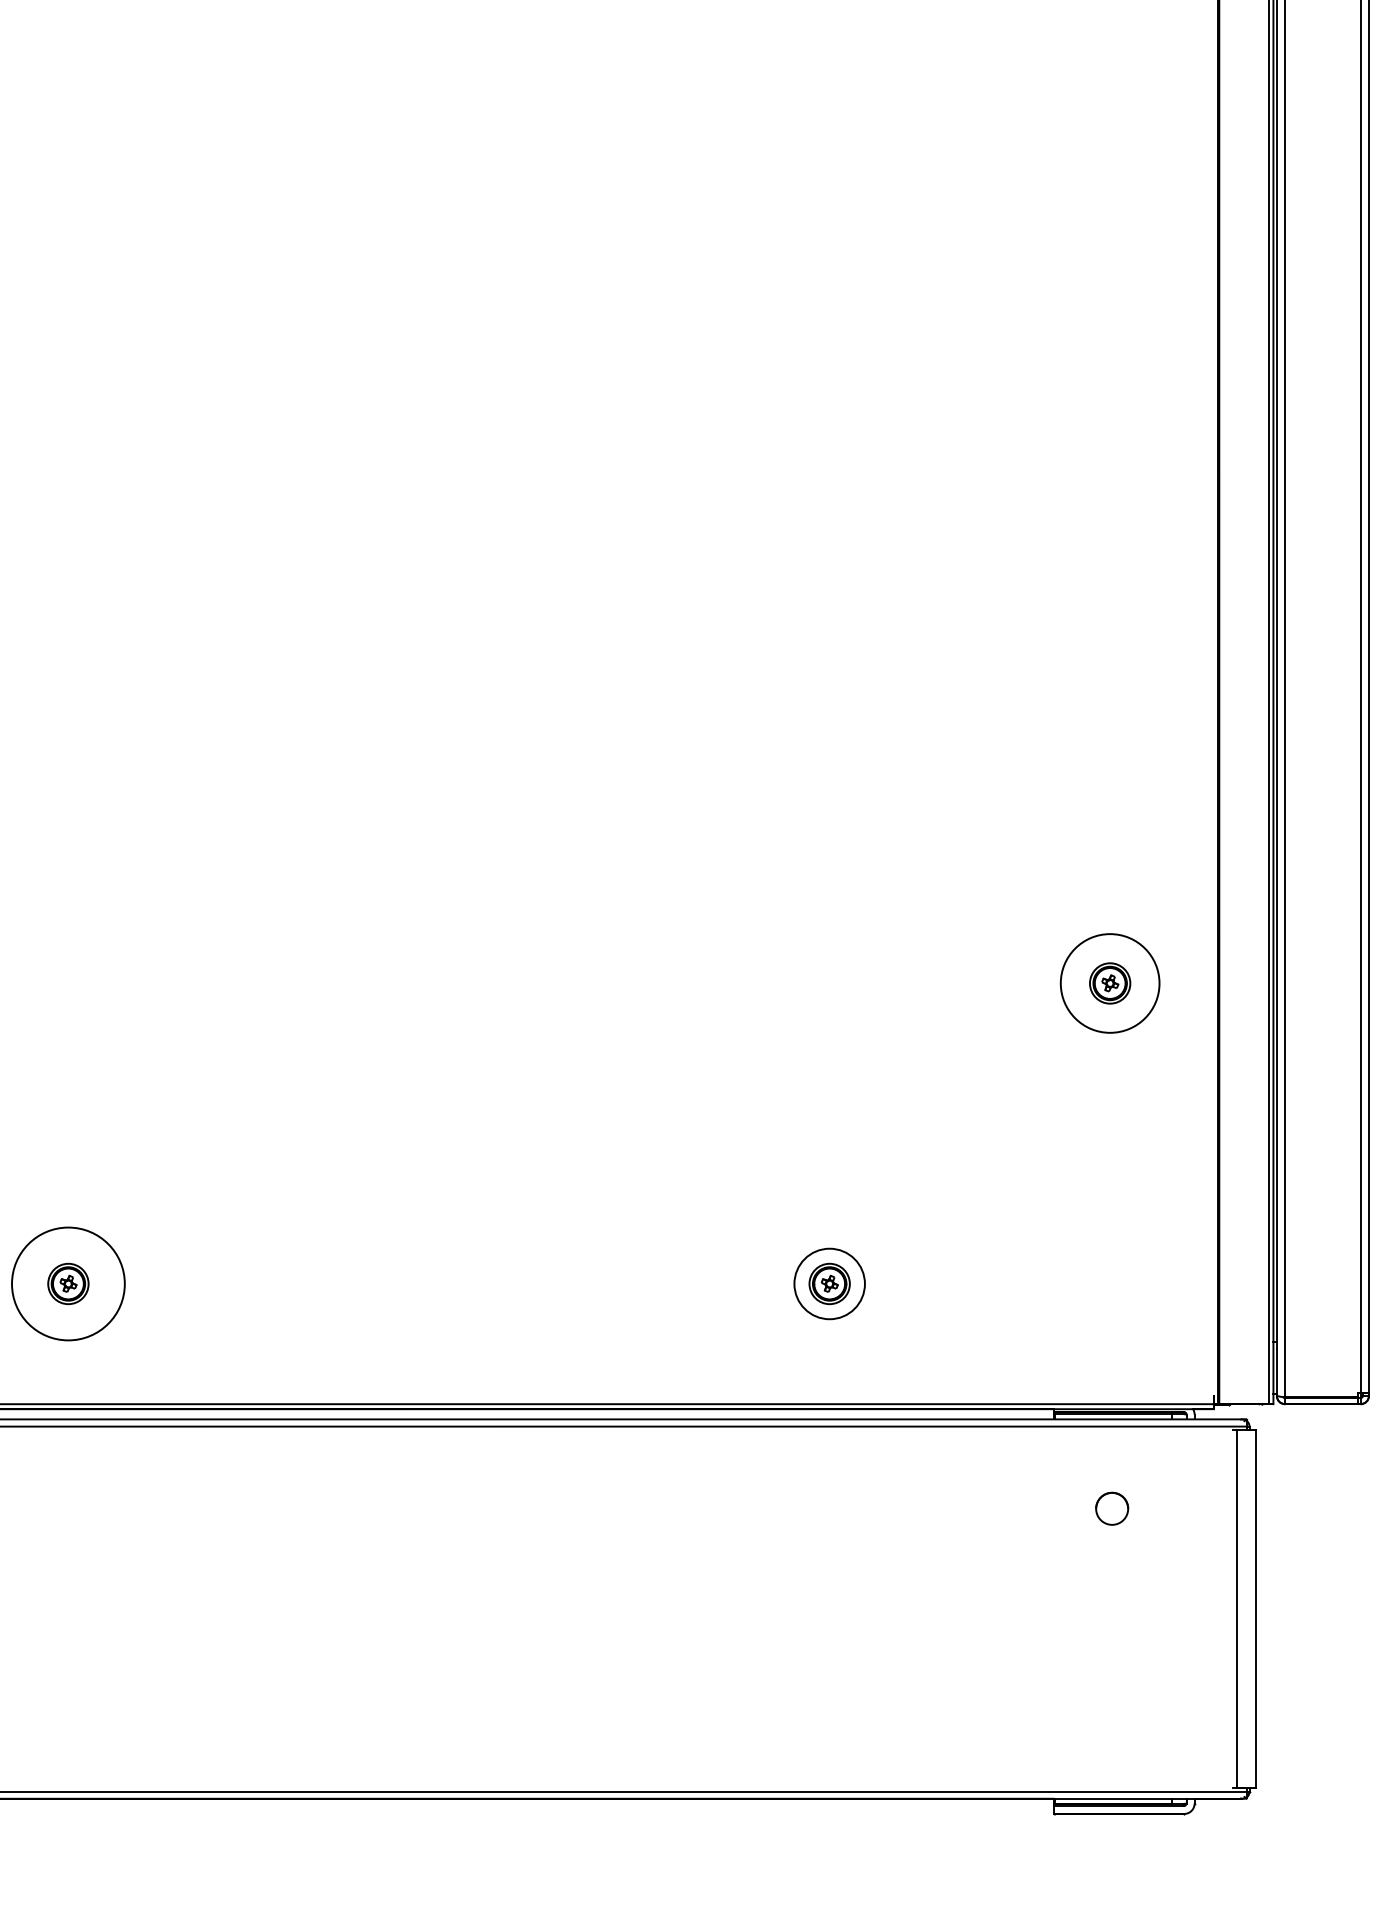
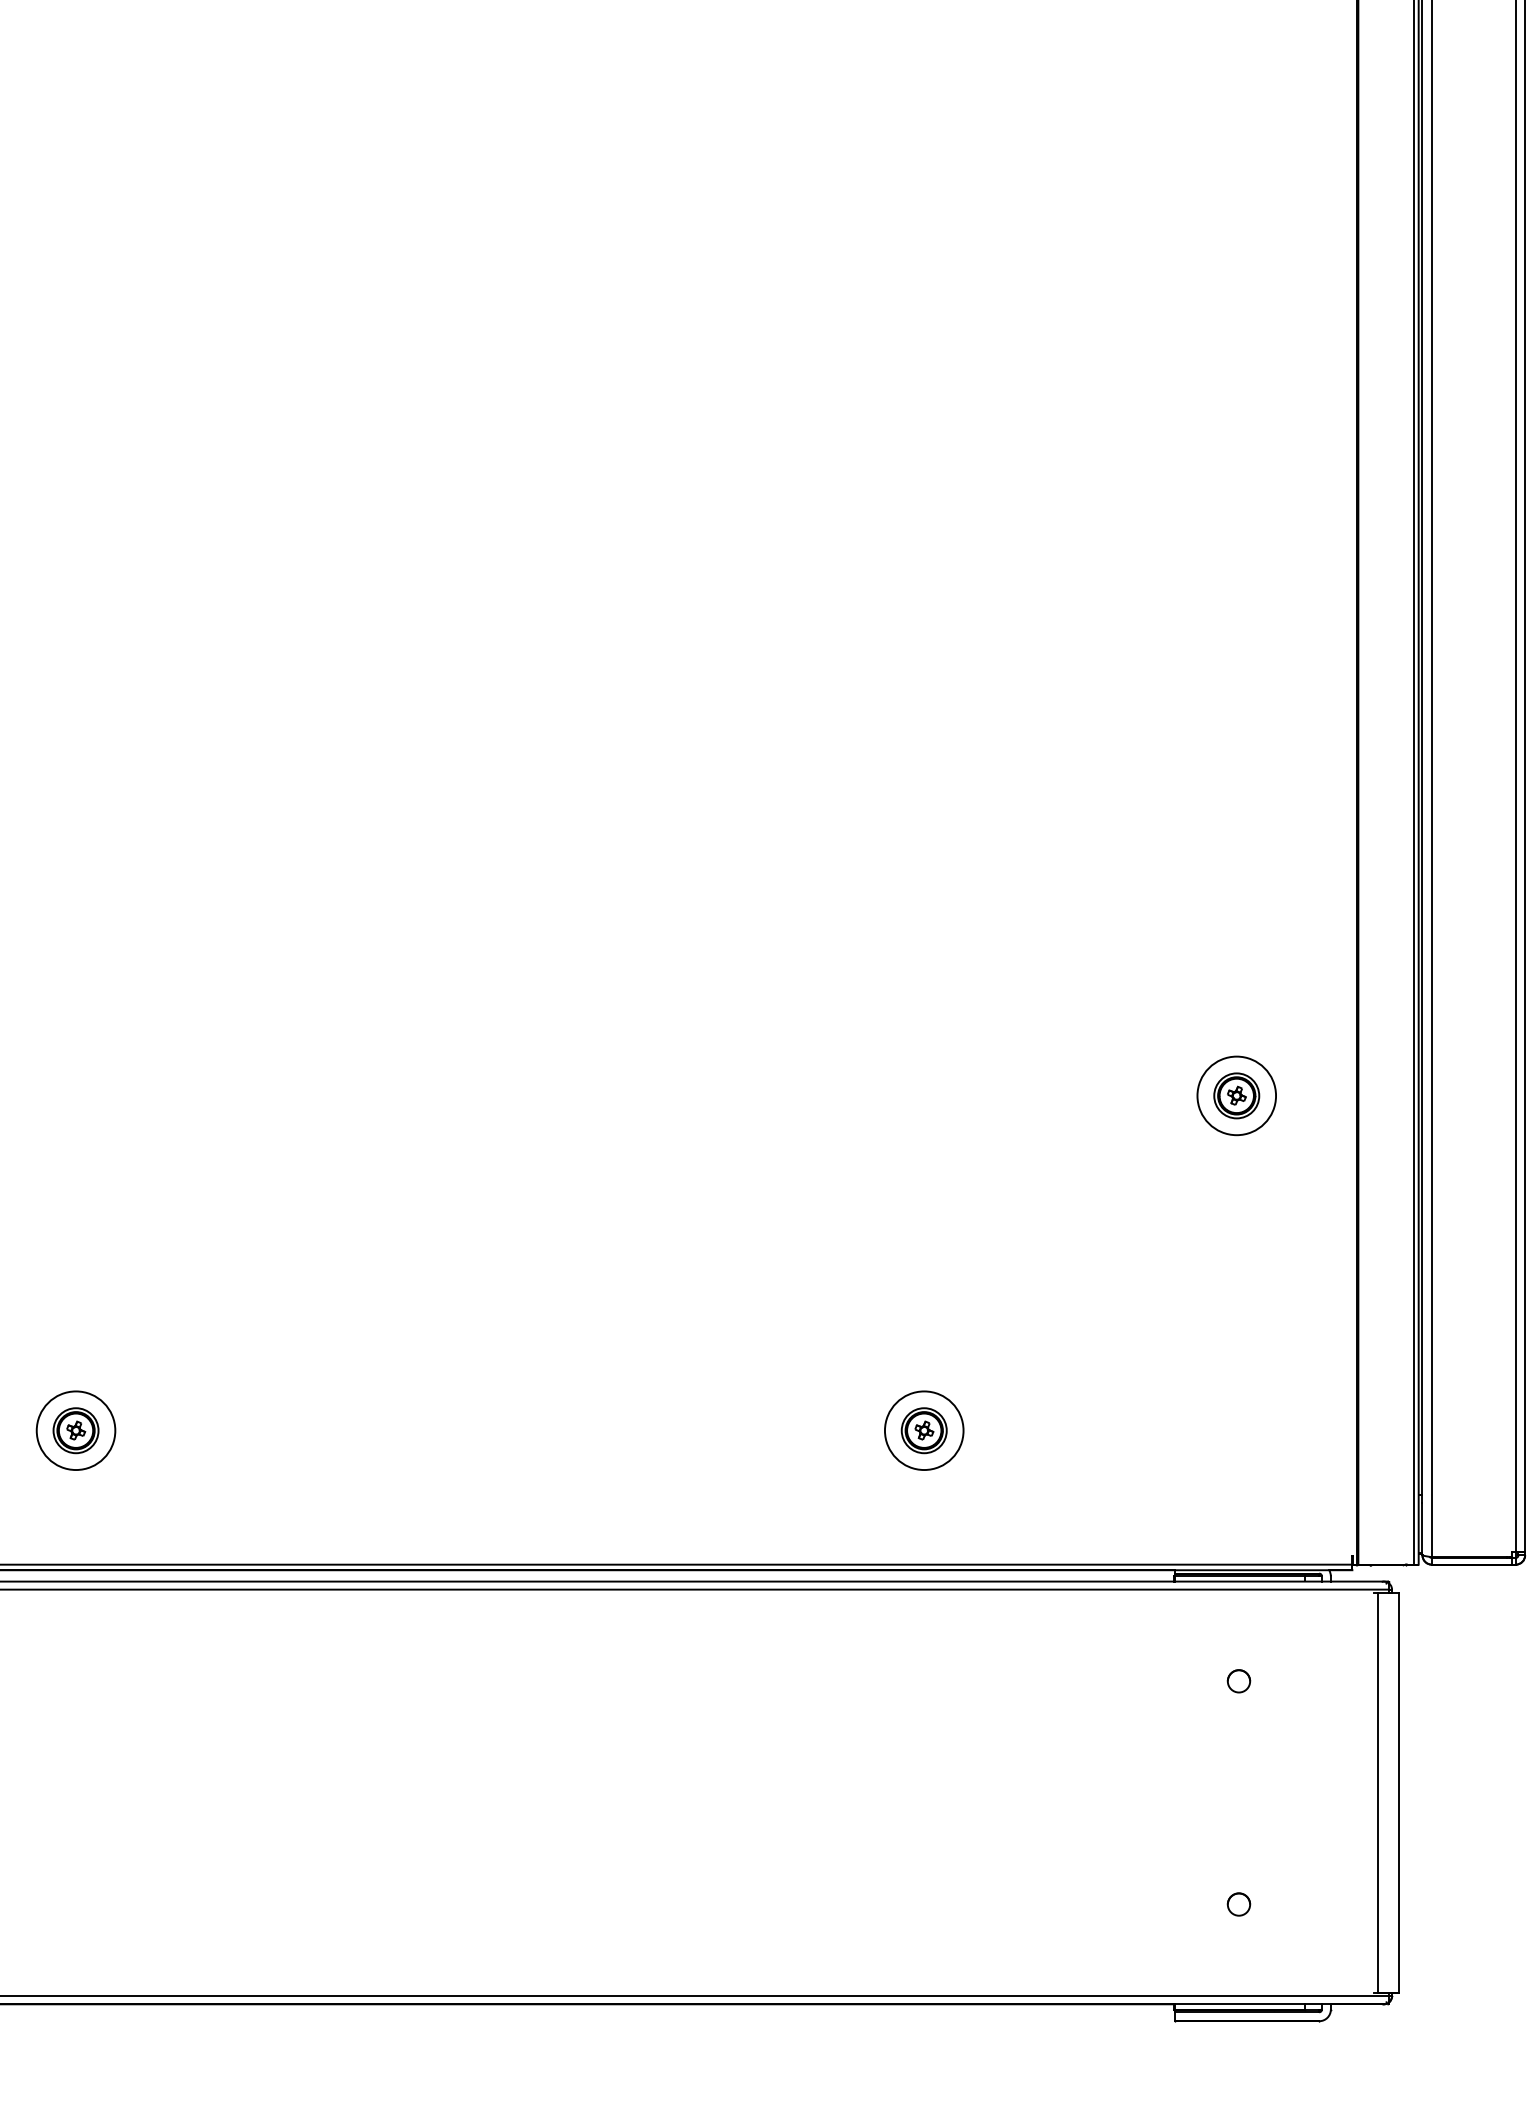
circle: (1109, 983) -> (1236, 1095), size x0.71
circle: (67, 1283) -> (75, 1430), size x0.62
part: (1111, 1509) -> (1238, 1681), size x0.62
part: (1111, 1709) -> (1238, 1904), added

